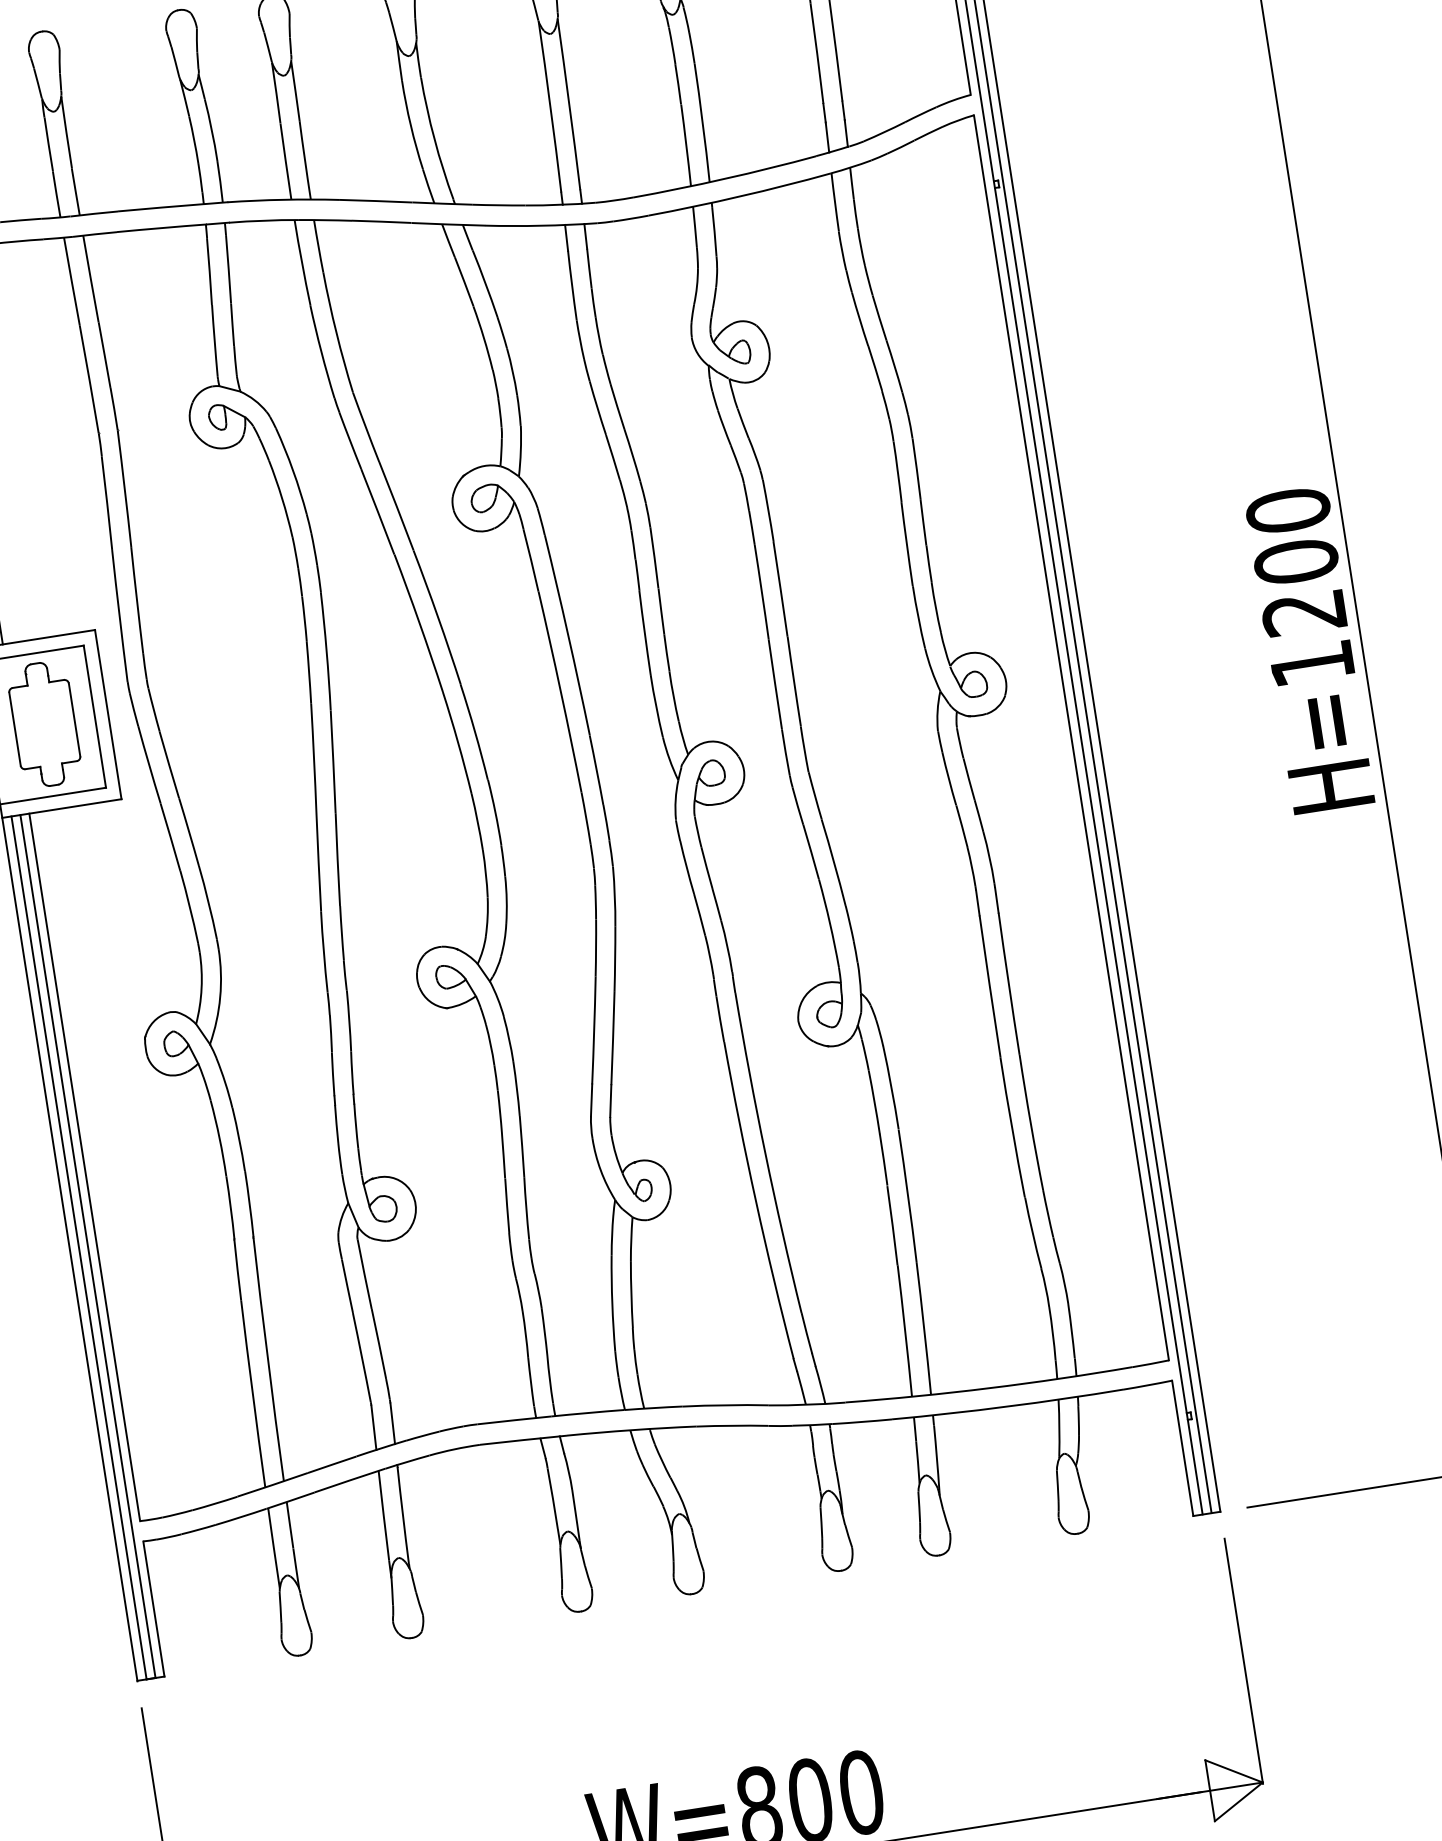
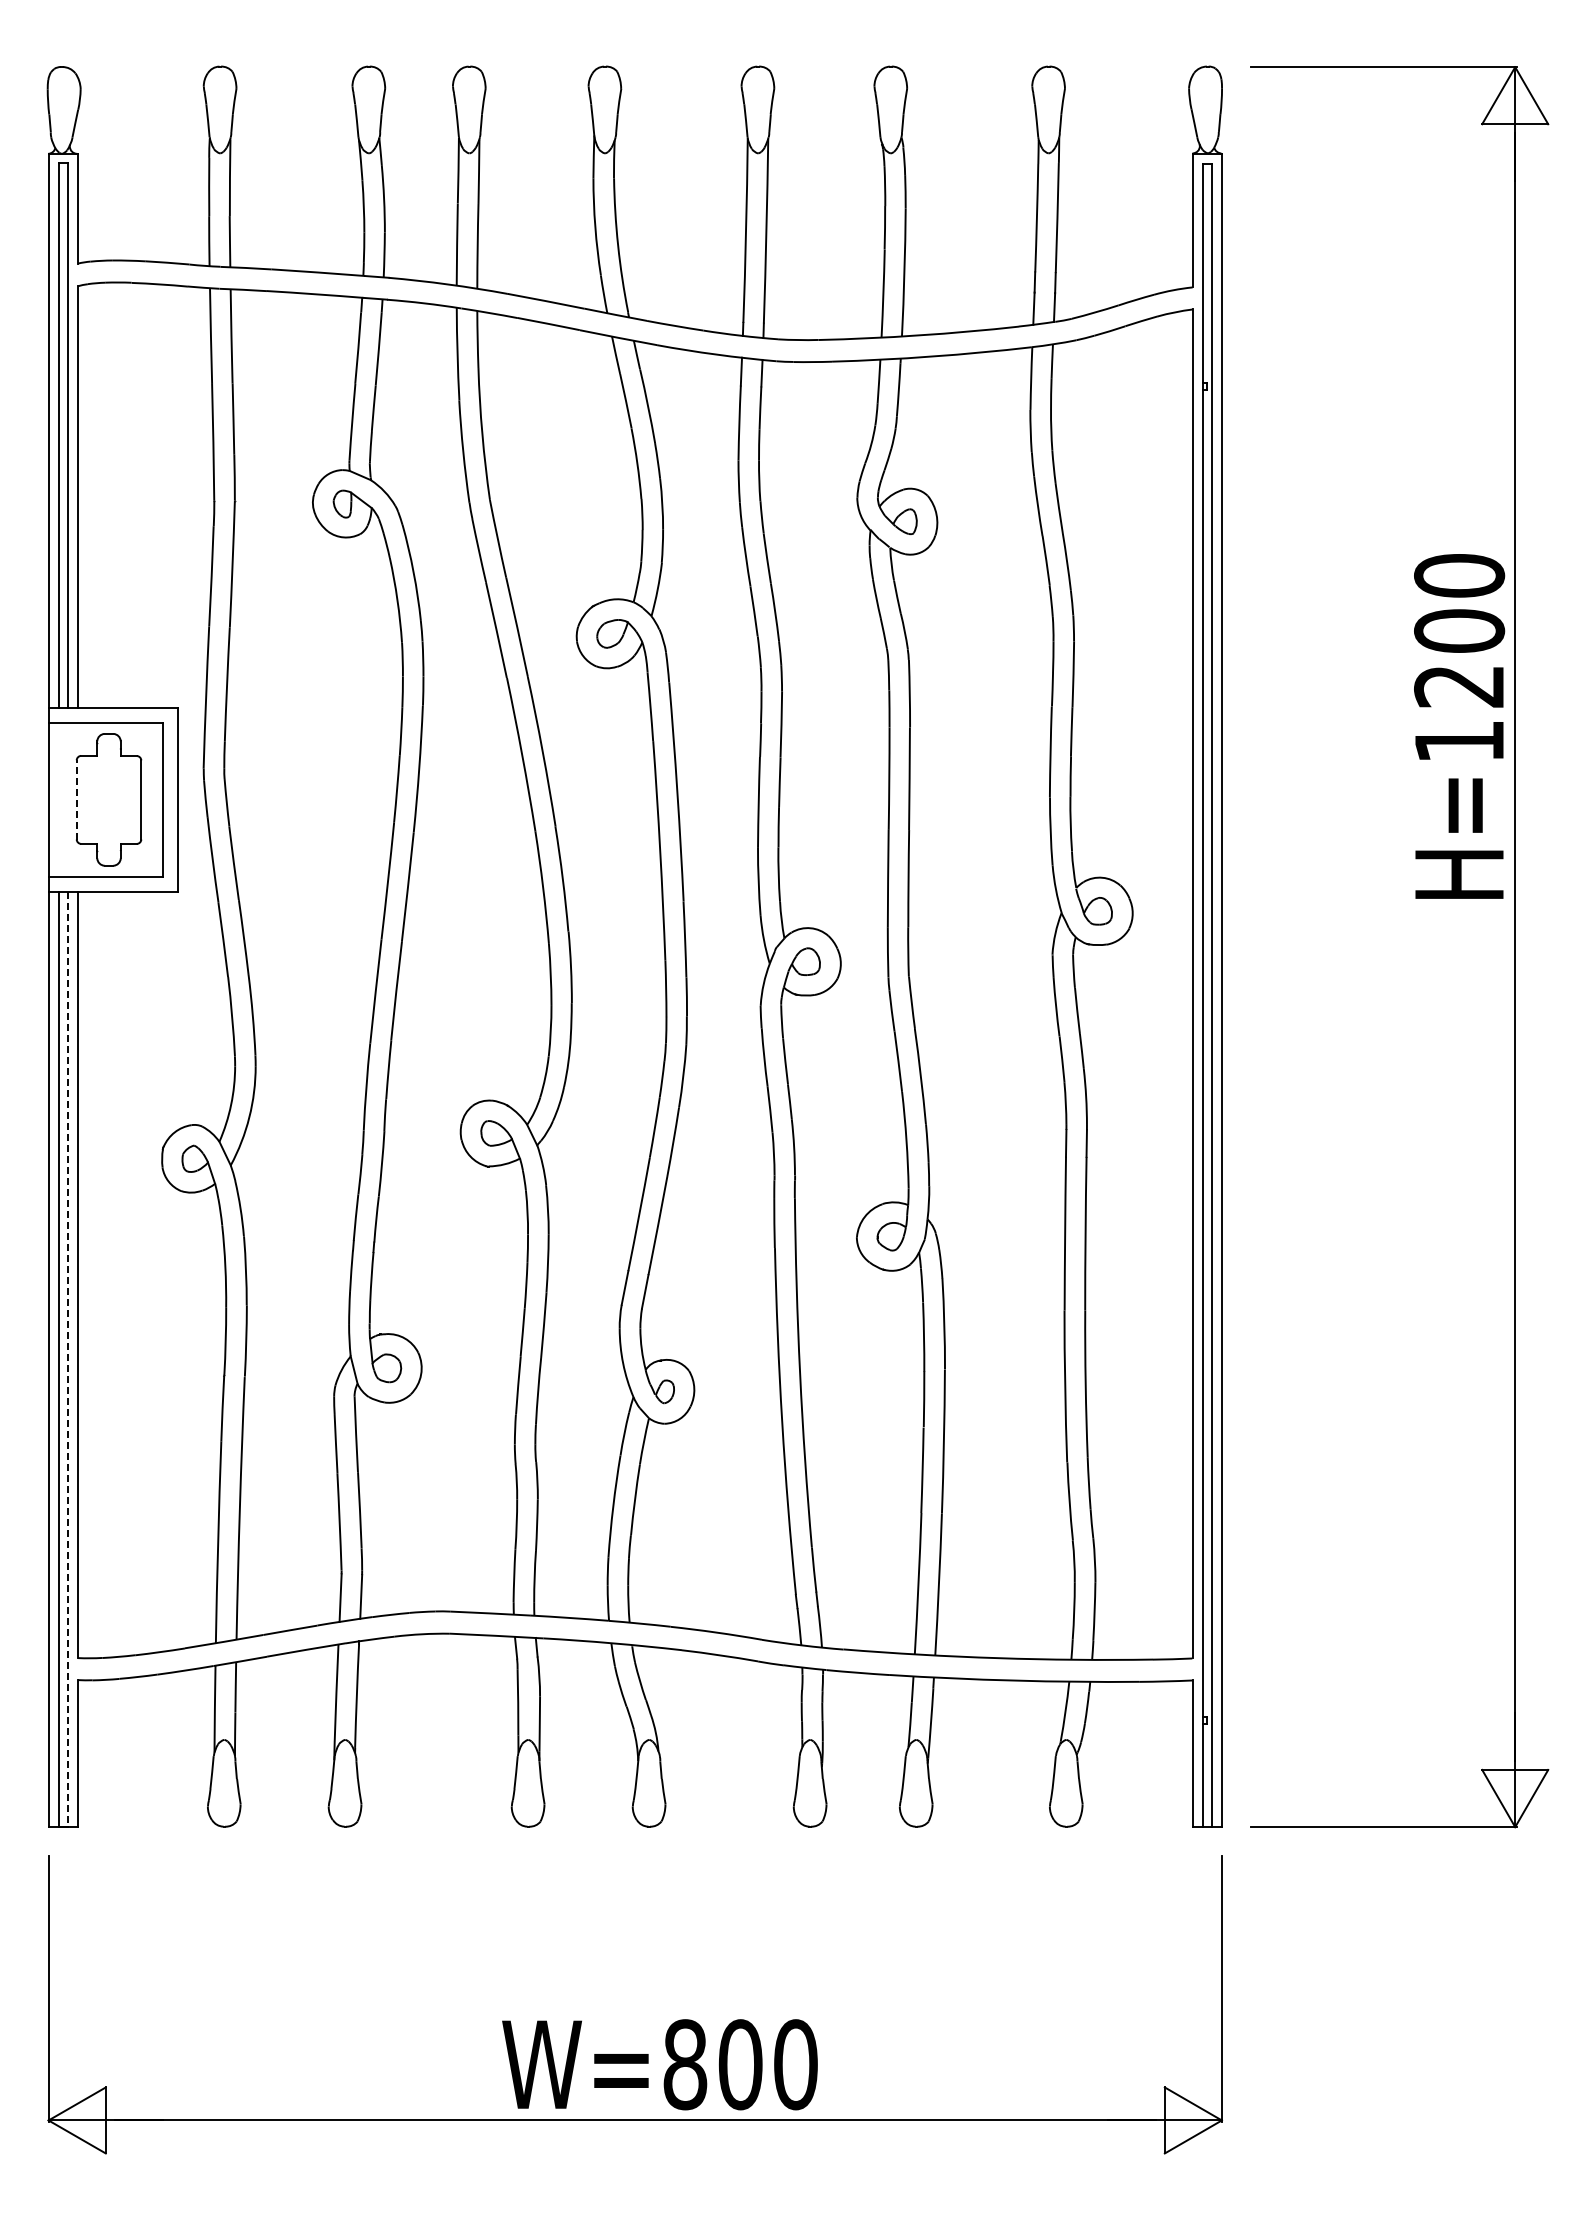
text: (1310, 649) -> (1459, 726), moved
line: (14, 728) -> (76, 799), solid -> dashed
line: (88, 1246) -> (68, 1359), solid -> dashed

